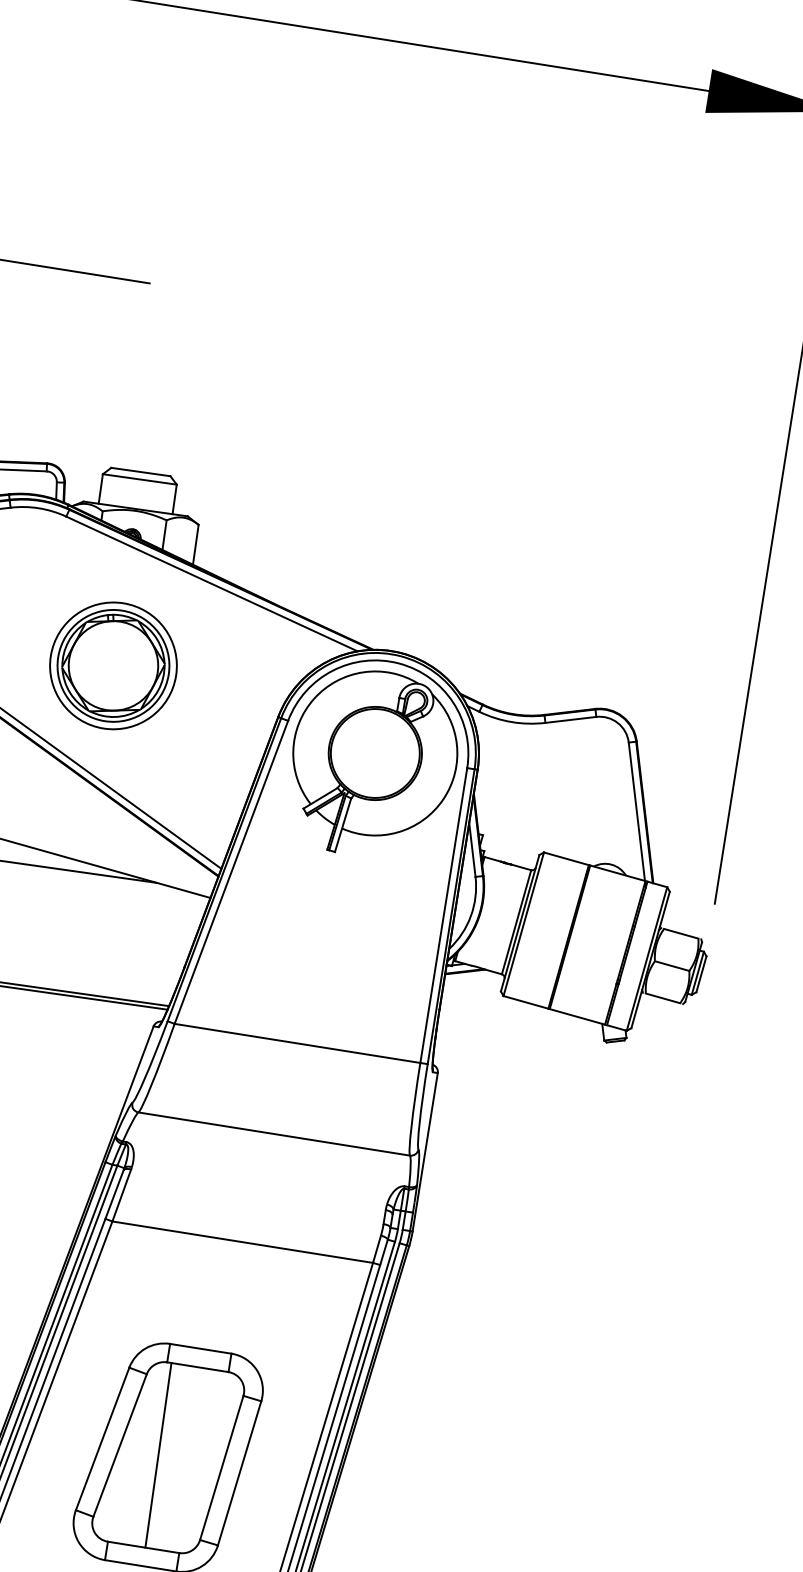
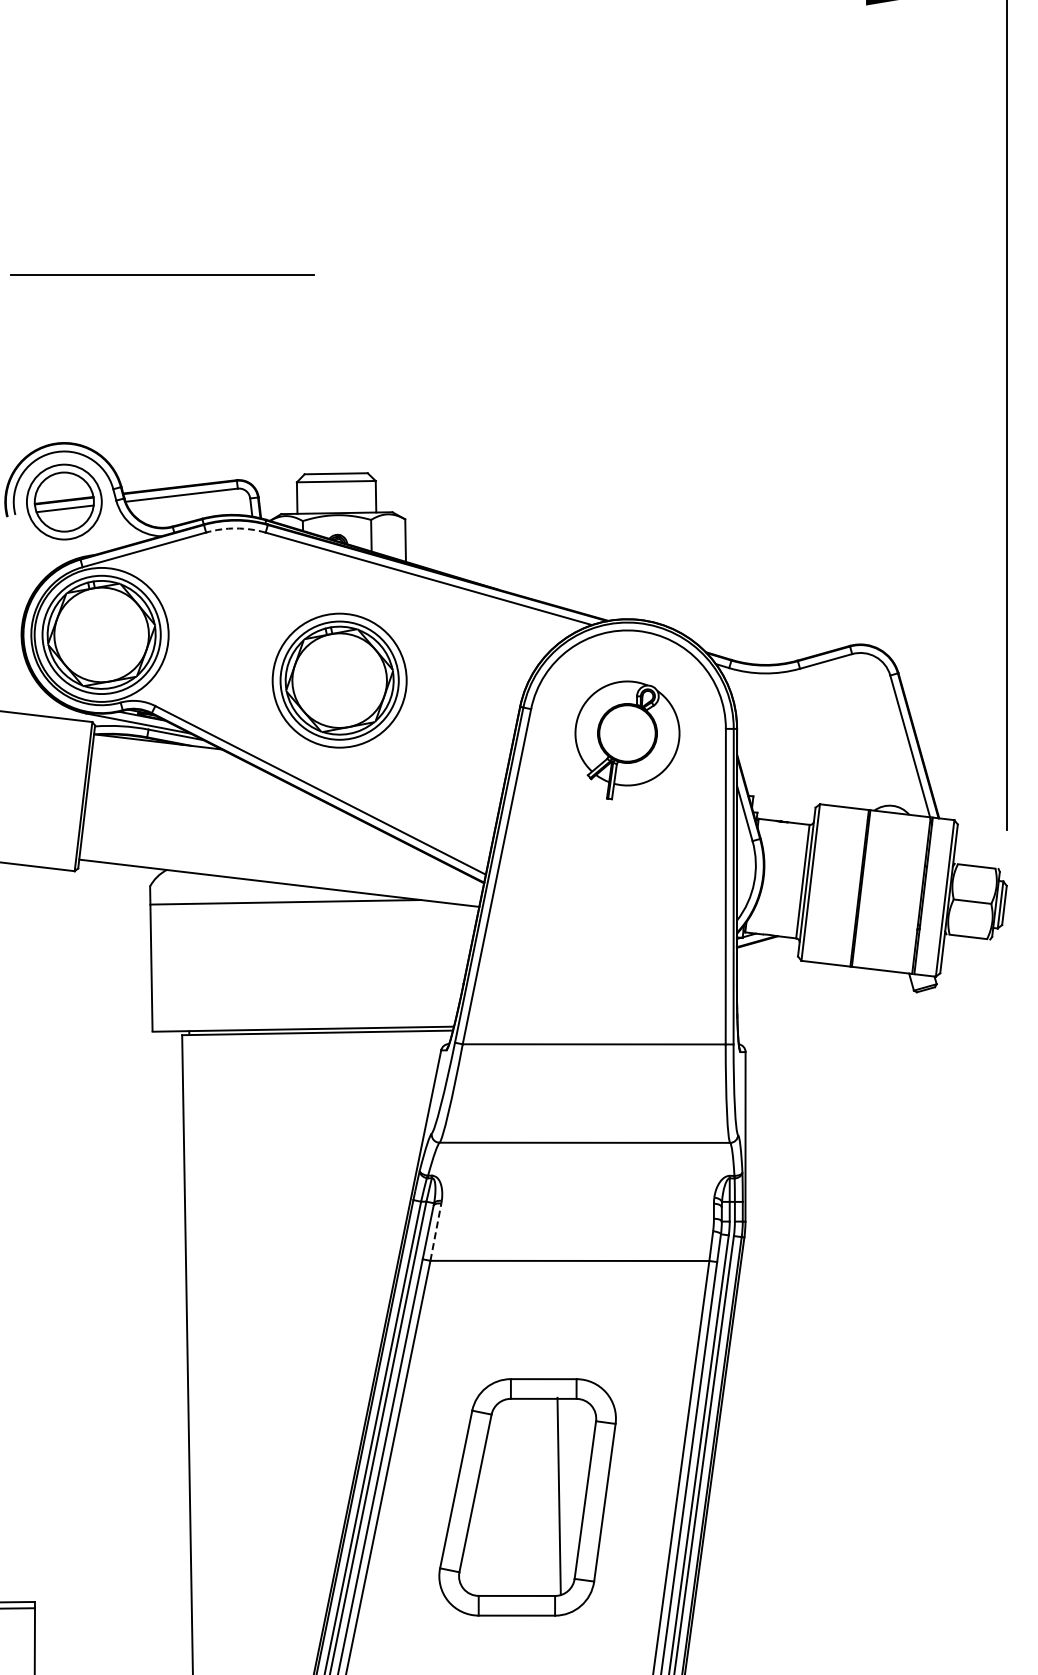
arc: (38, 508) -> (235, 528), solid -> dashed
part: (373, 764) -> (627, 740), size x0.6
line: (122, 1194) -> (436, 1231), solid -> dashed
line: (157, 1454) -> (558, 1495), moved

